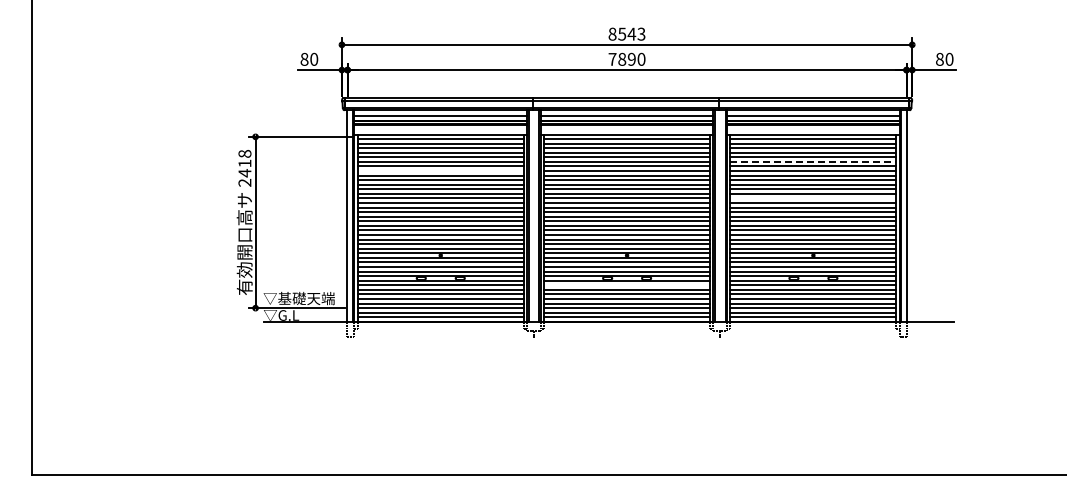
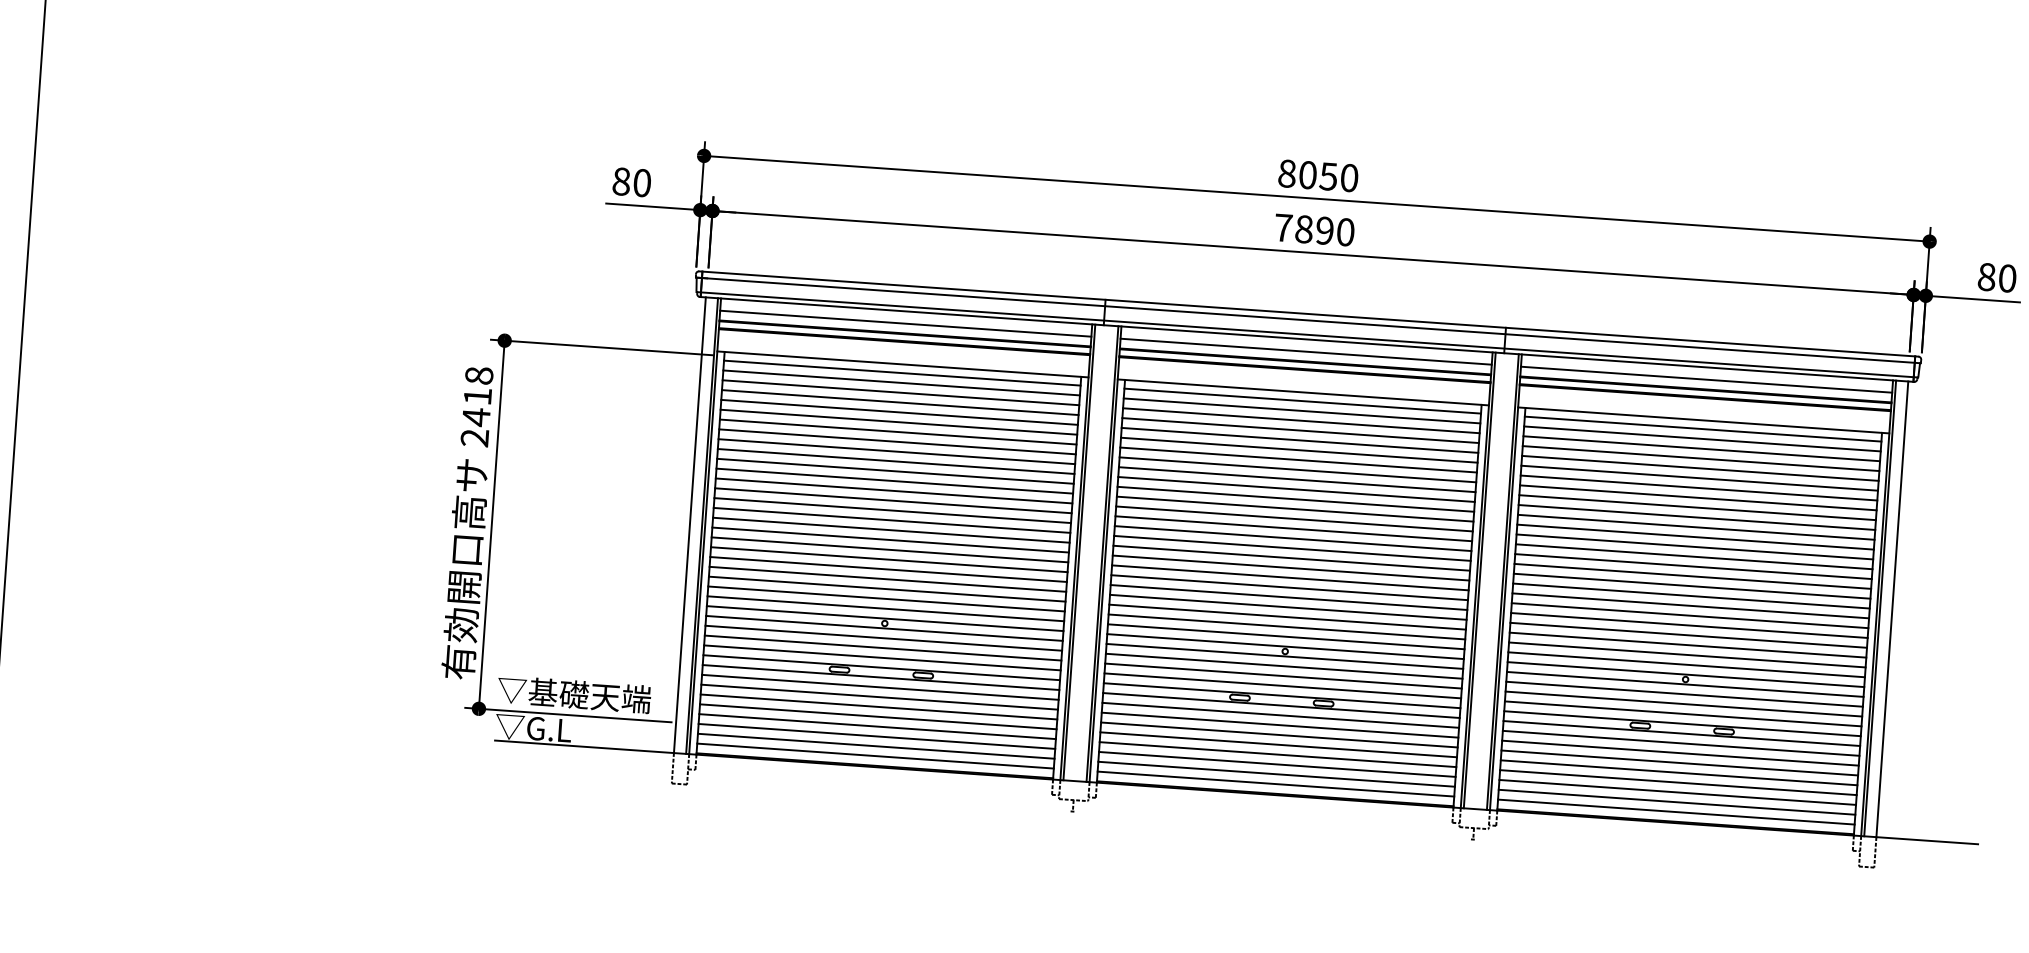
text: (631, 33) -> (1328, 175), 8543 -> 8050
line: (813, 161) -> (1699, 477), dashed -> solid
line: (440, 170) -> (896, 440), added
line: (813, 198) -> (1694, 556), added
line: (627, 285) -> (1281, 715), added

